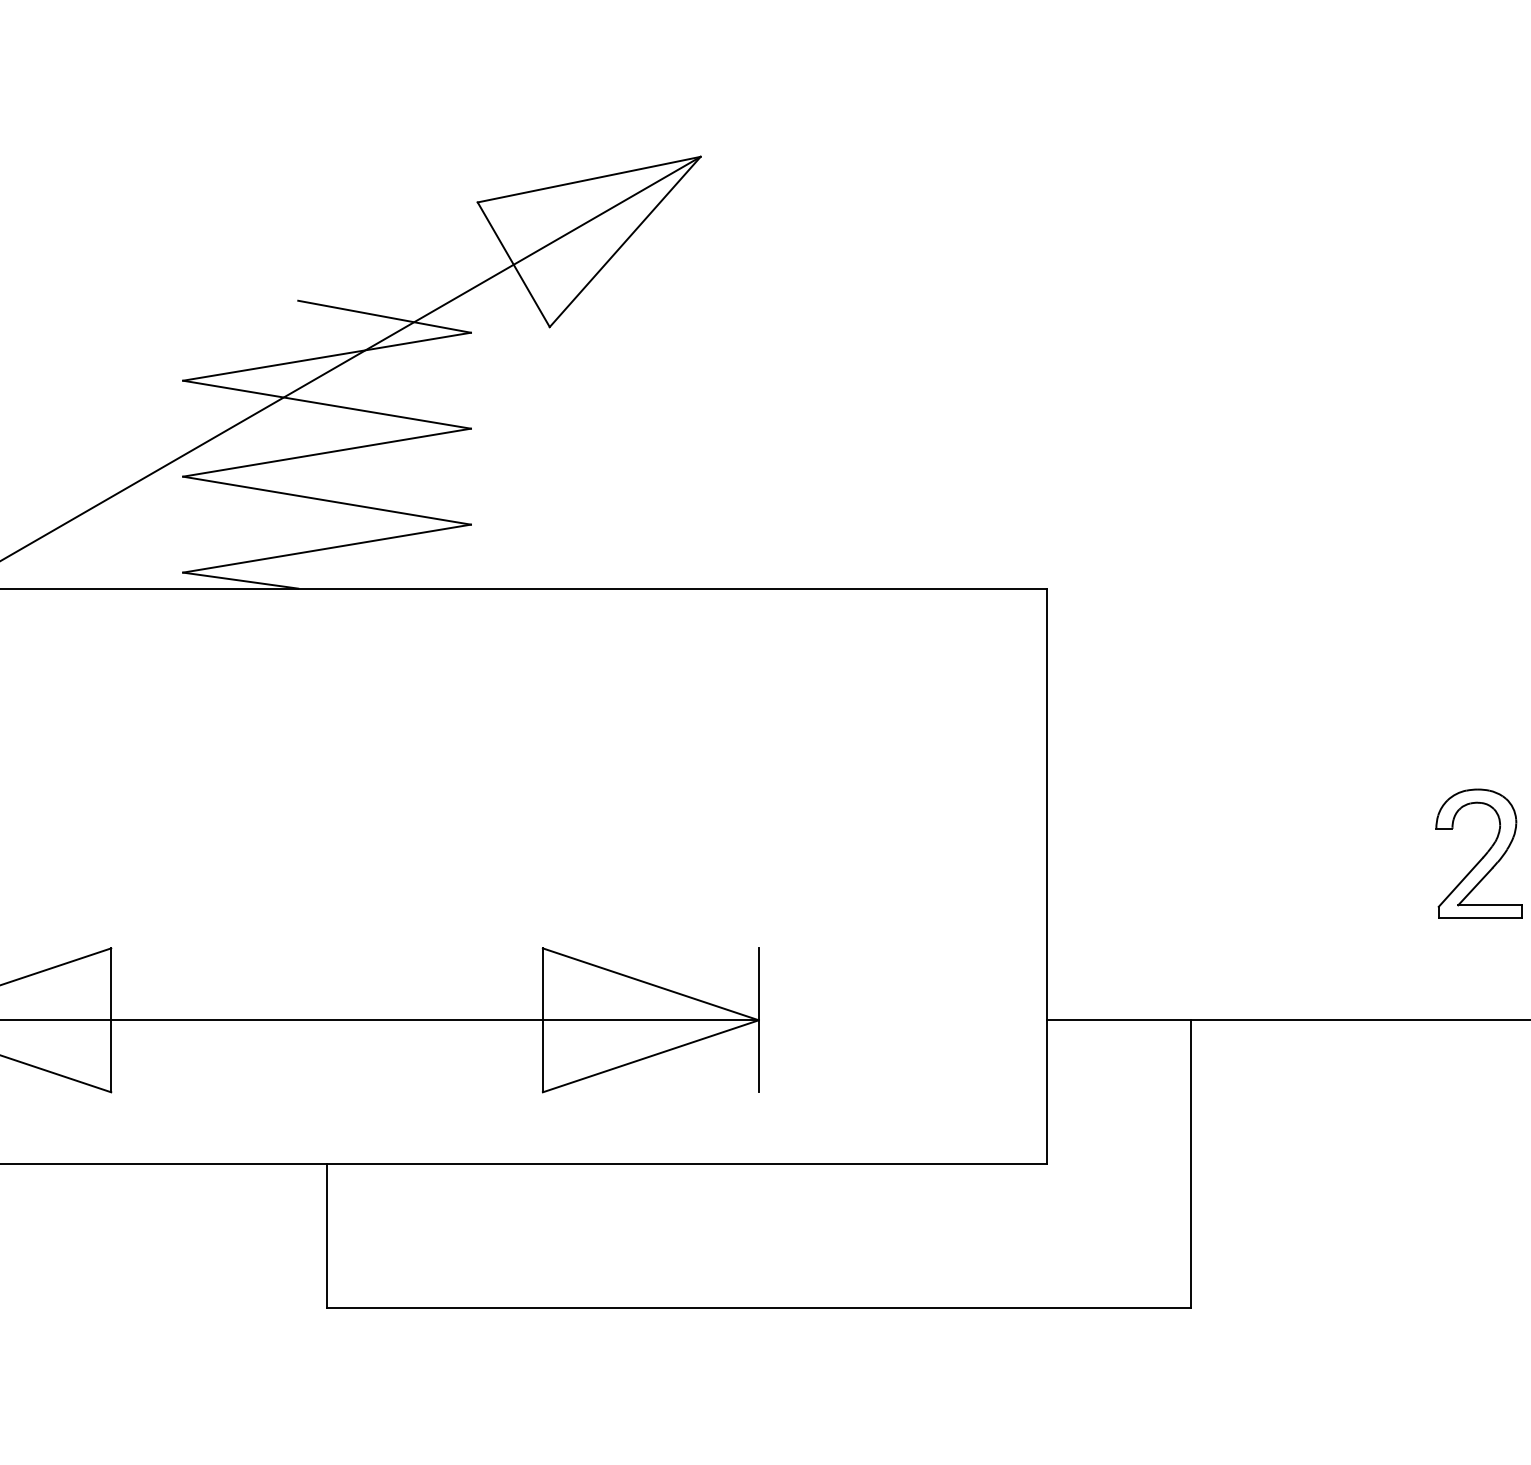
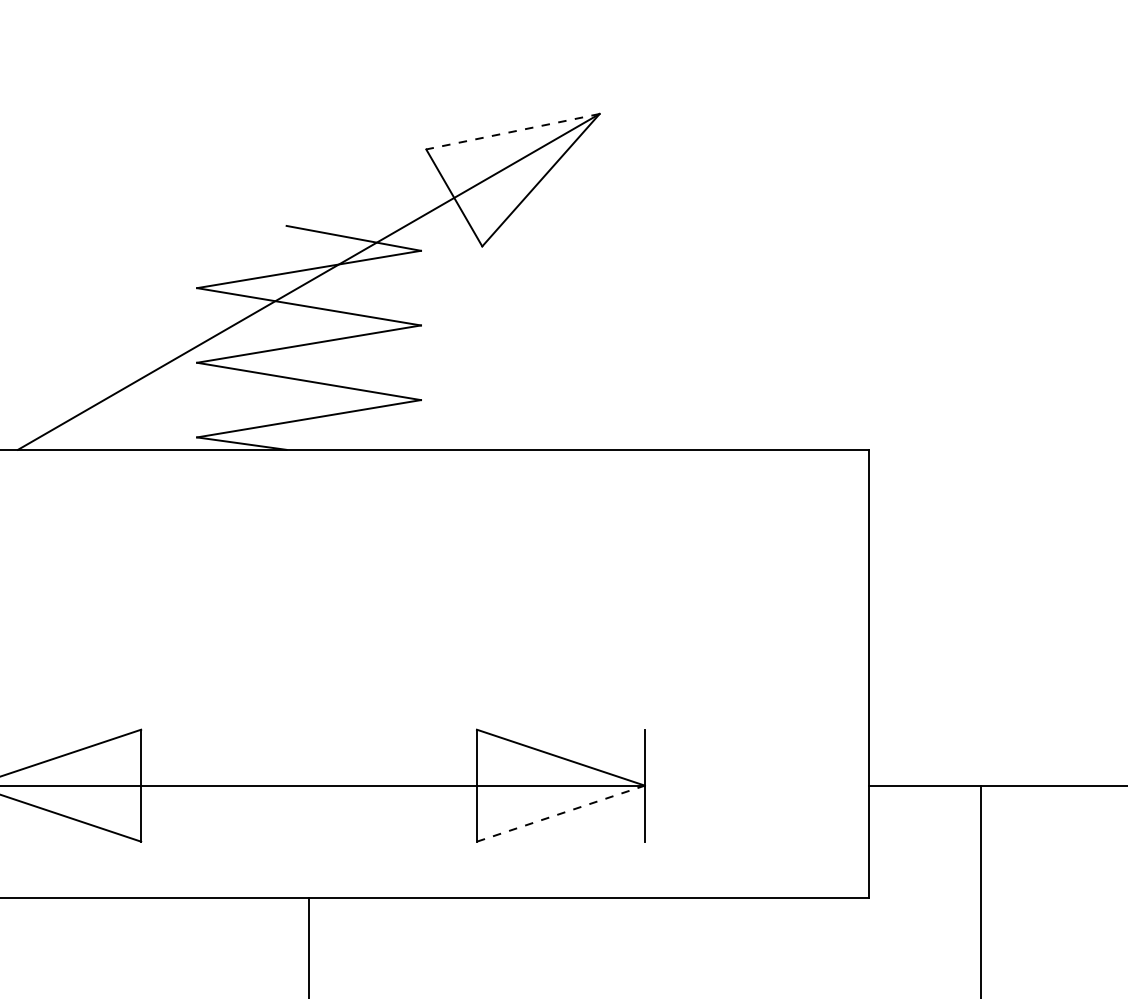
line: (589, 179) -> (513, 131), solid -> dashed
line: (650, 1056) -> (560, 813), solid -> dashed

